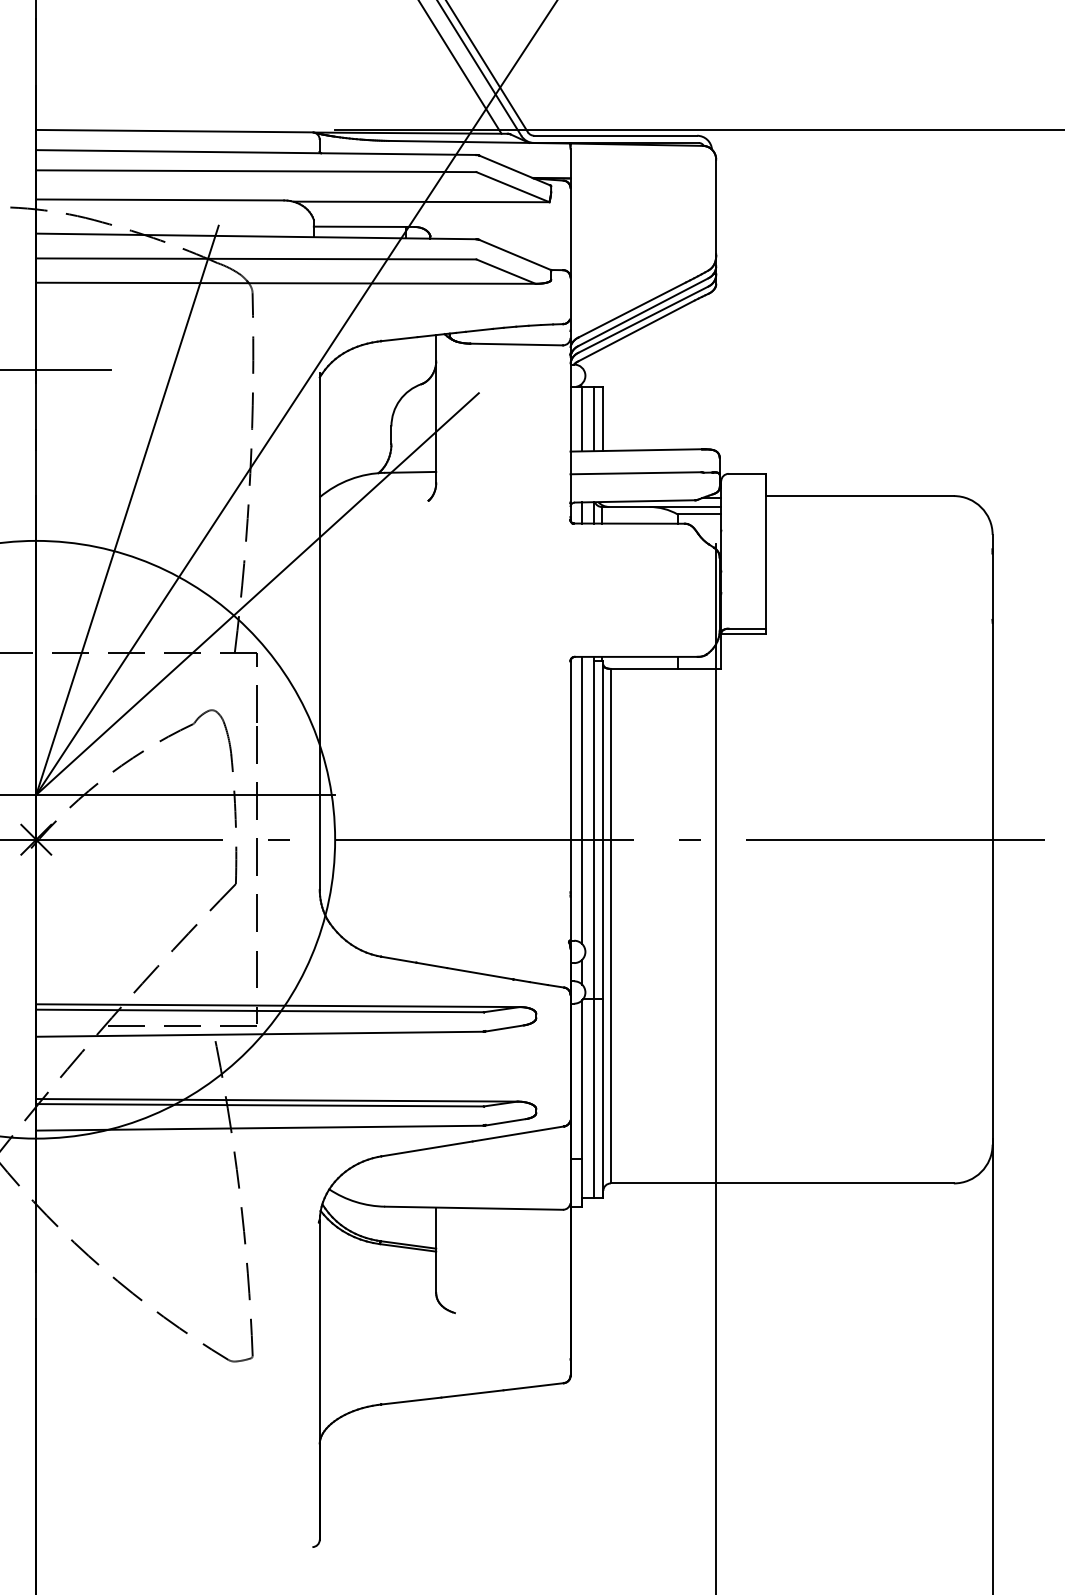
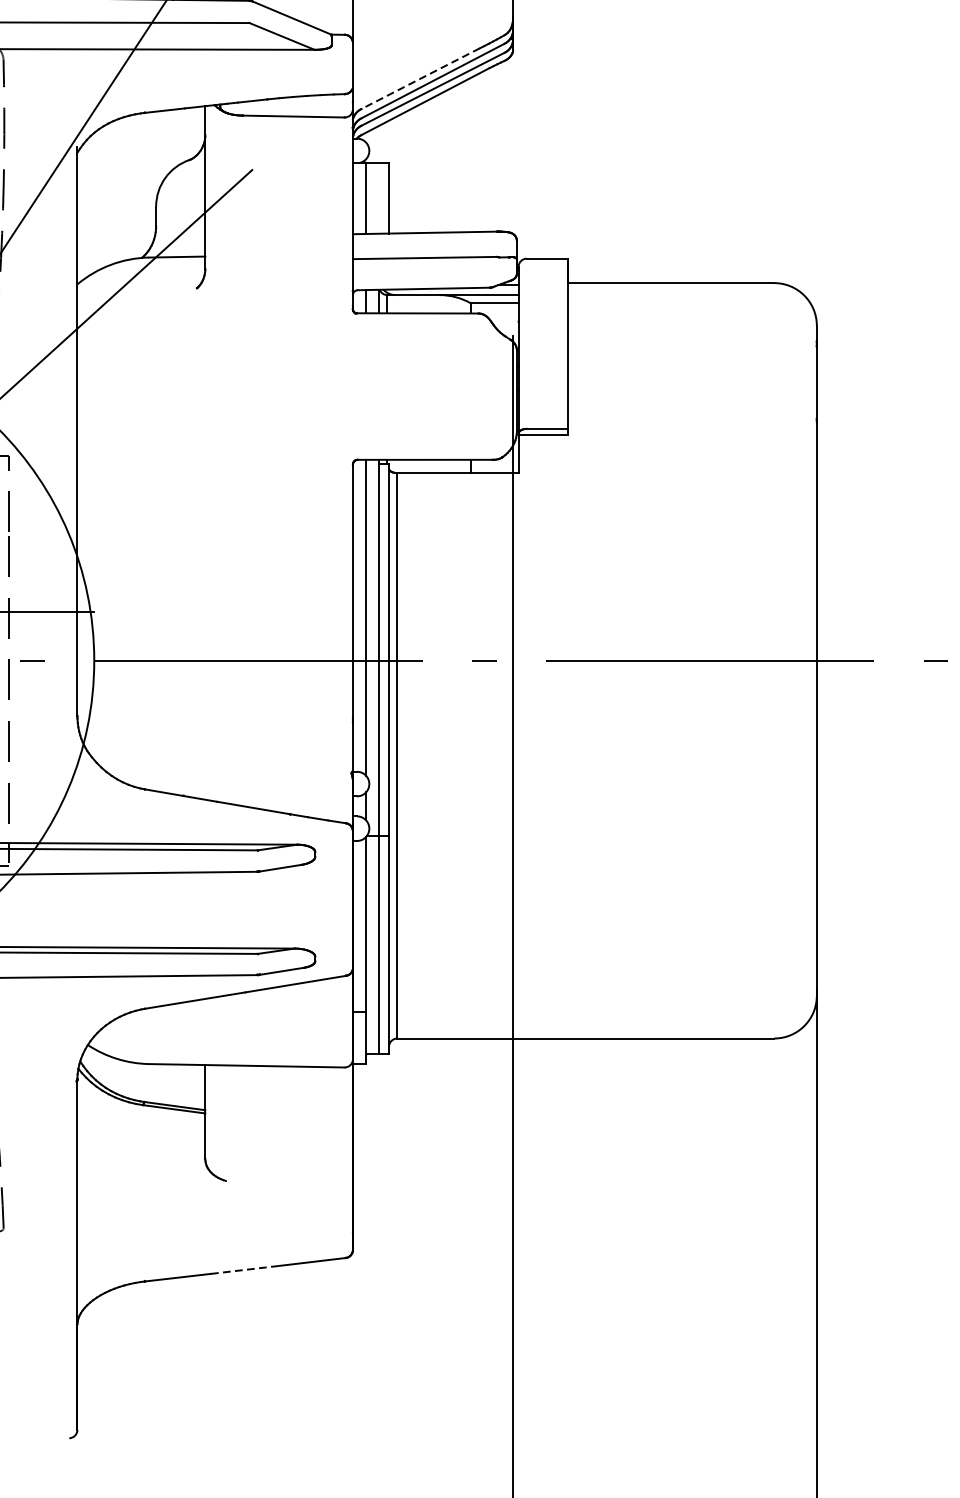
line: (632, 310) -> (421, 79), solid -> dashed
line: (594, 418) -> (379, 197), removed
line: (472, 1393) -> (245, 1269), solid -> dashed

